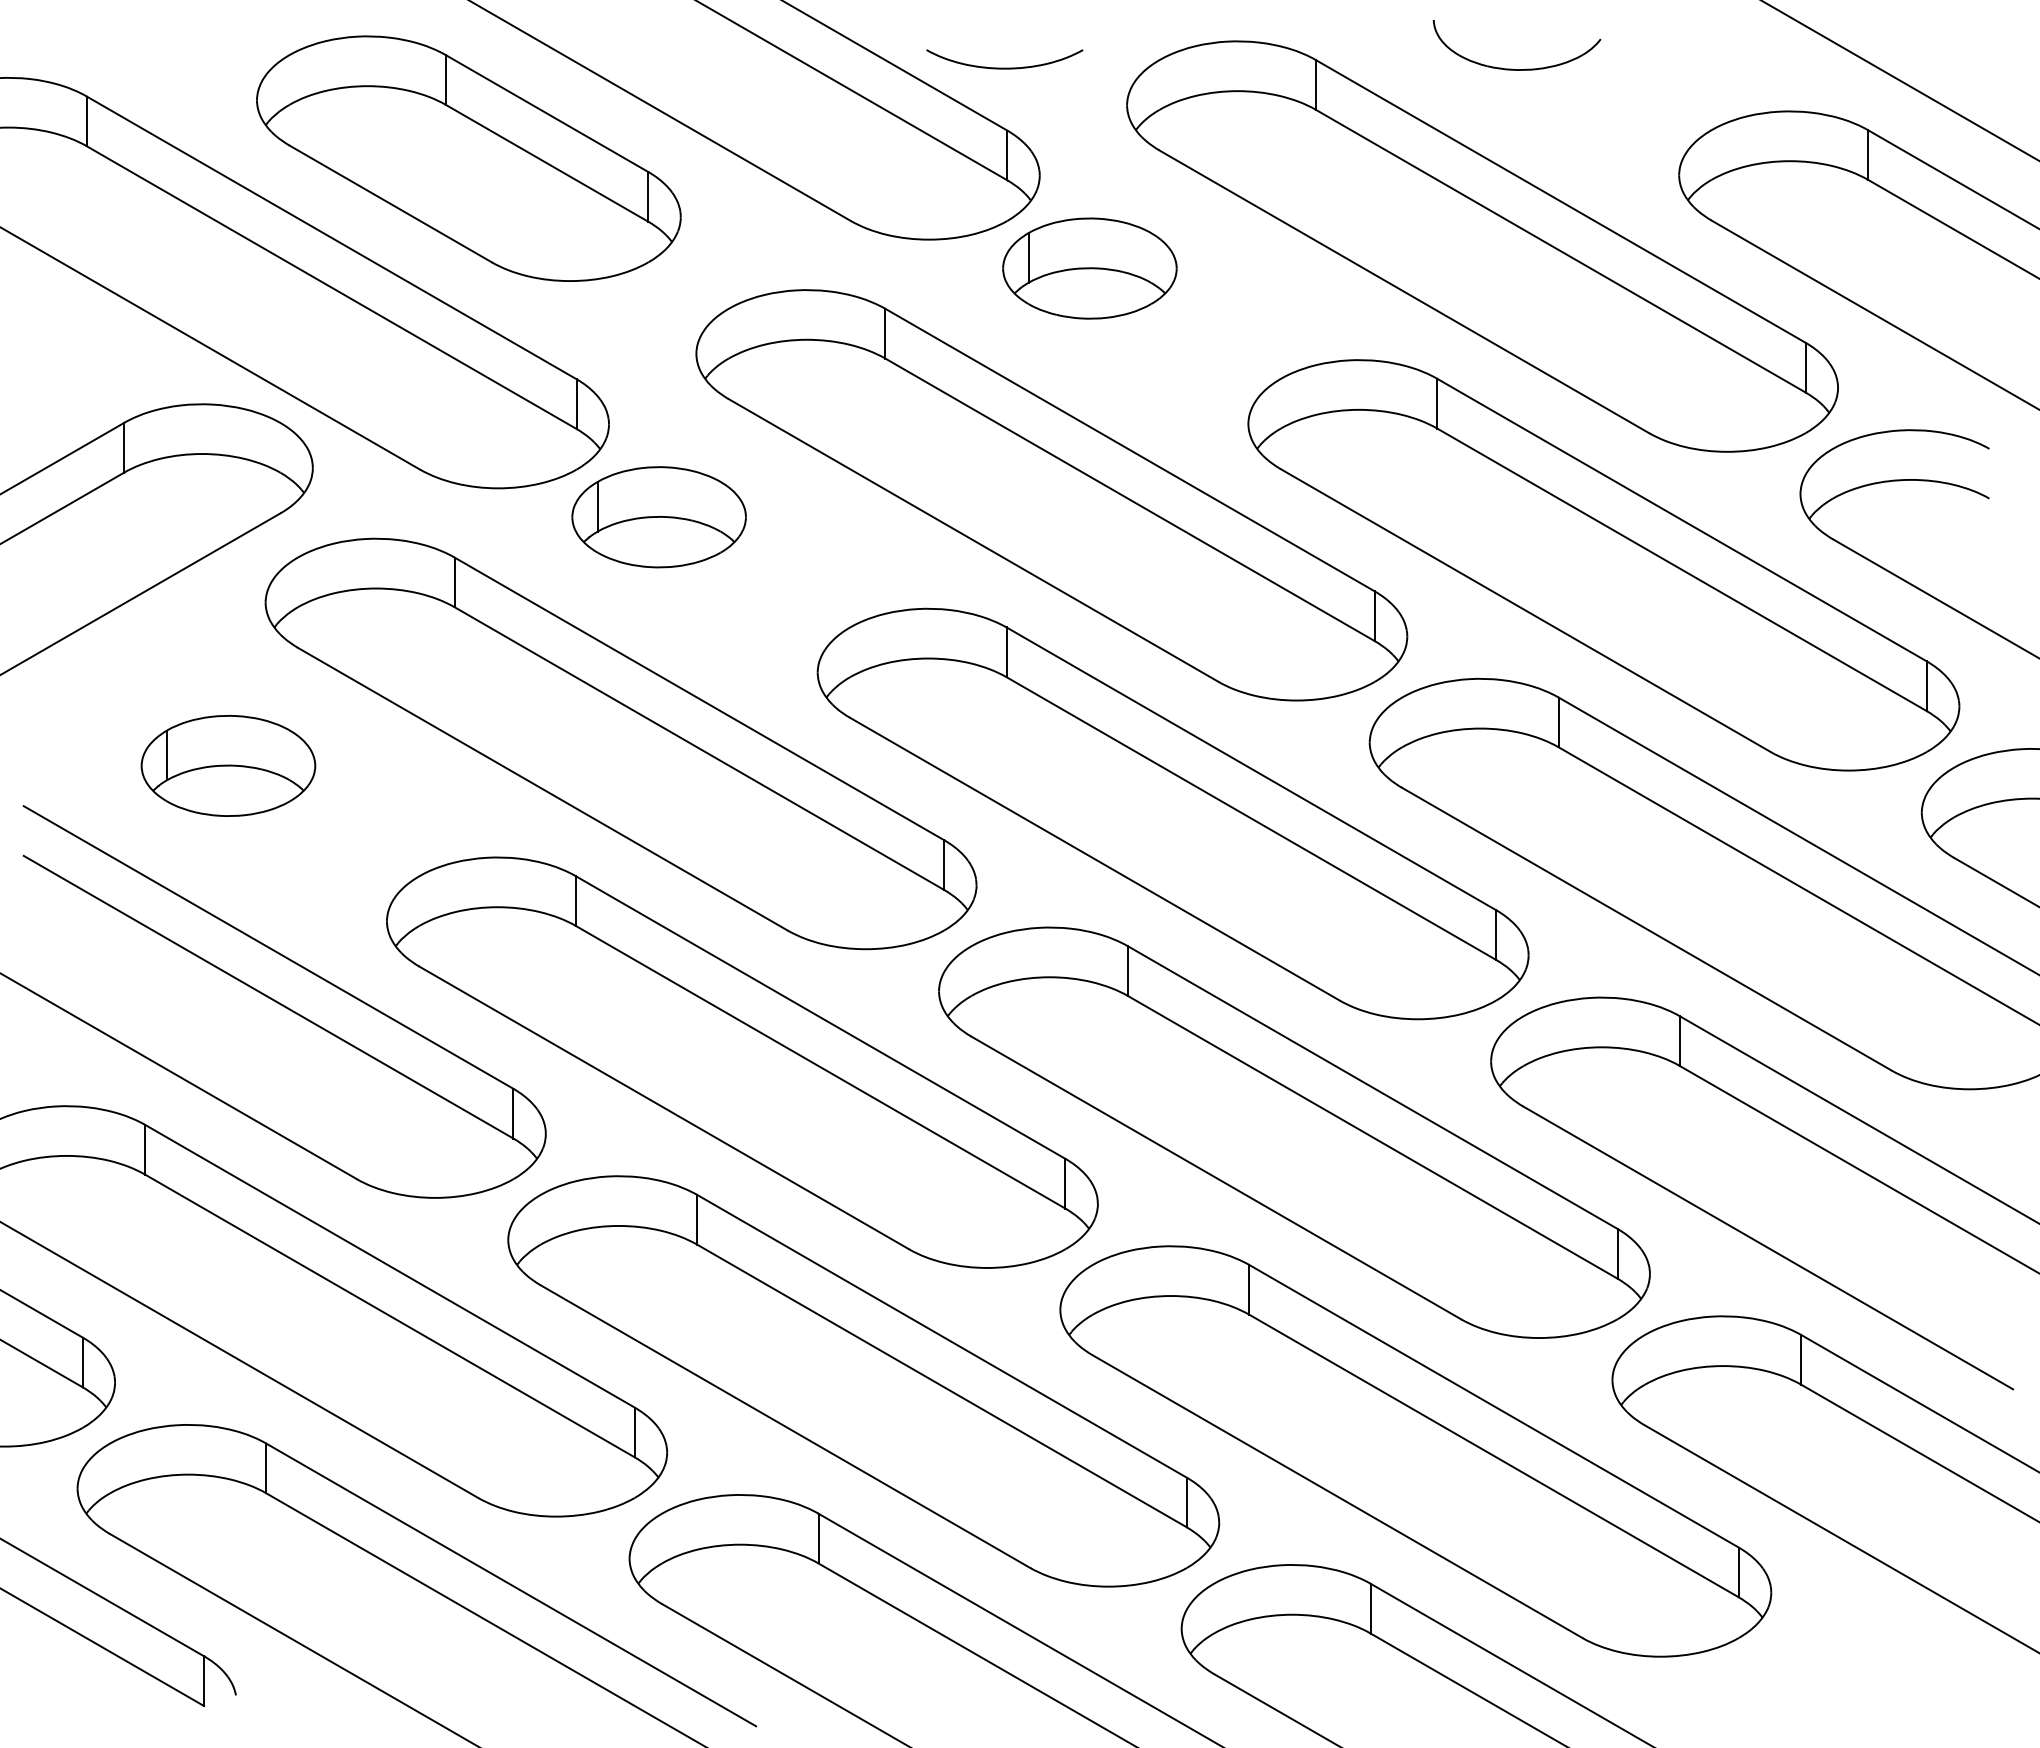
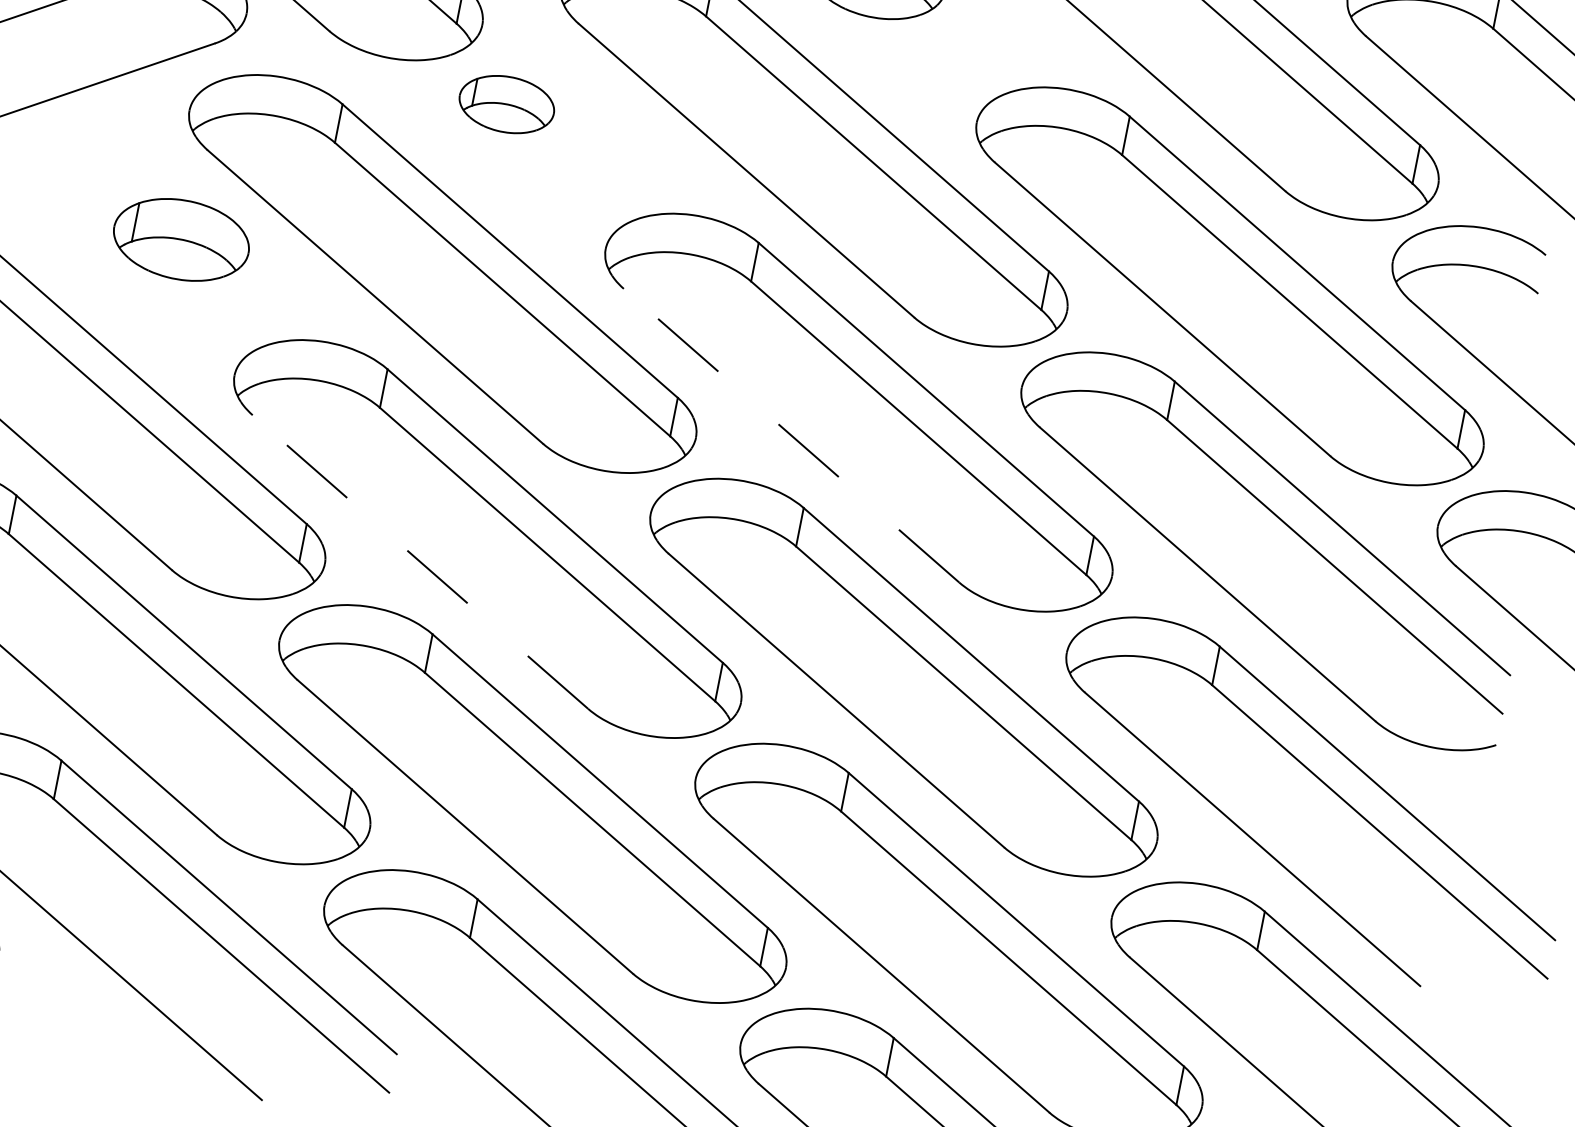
part: (658, 517) -> (506, 104), size x0.7
part: (228, 765) -> (181, 239), moved
line: (1094, 859) -> (791, 435), solid -> dashed
line: (664, 1107) -> (420, 561), solid -> dashed

